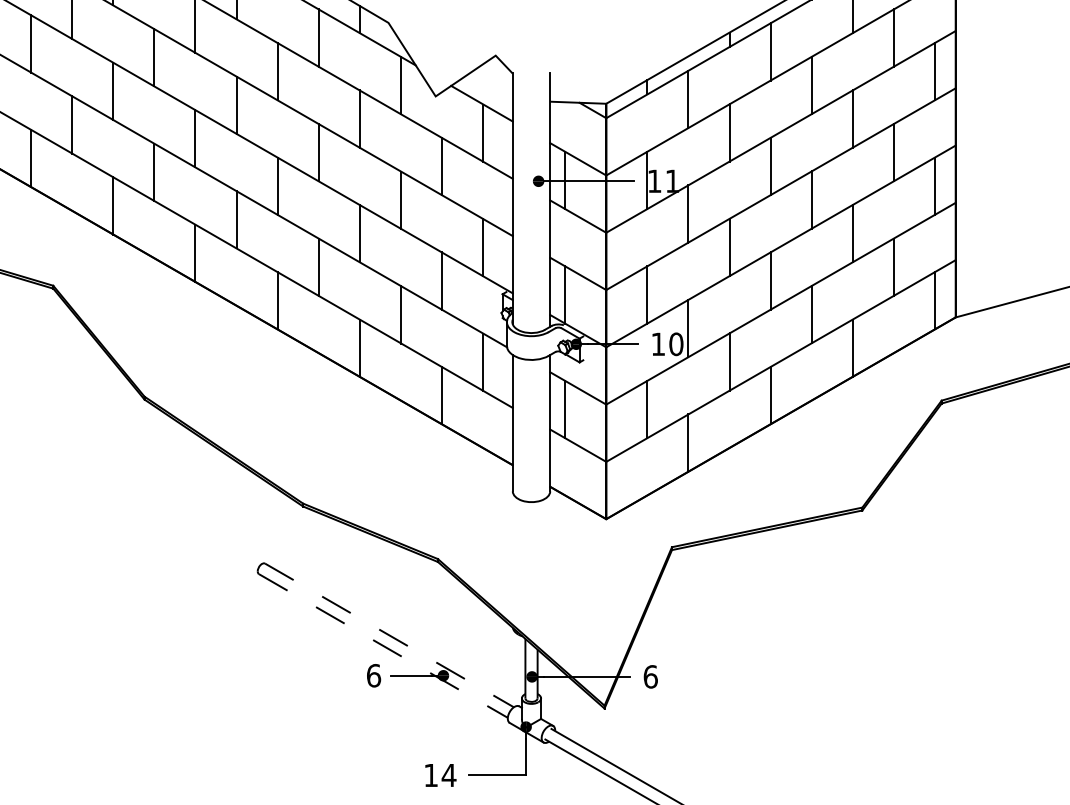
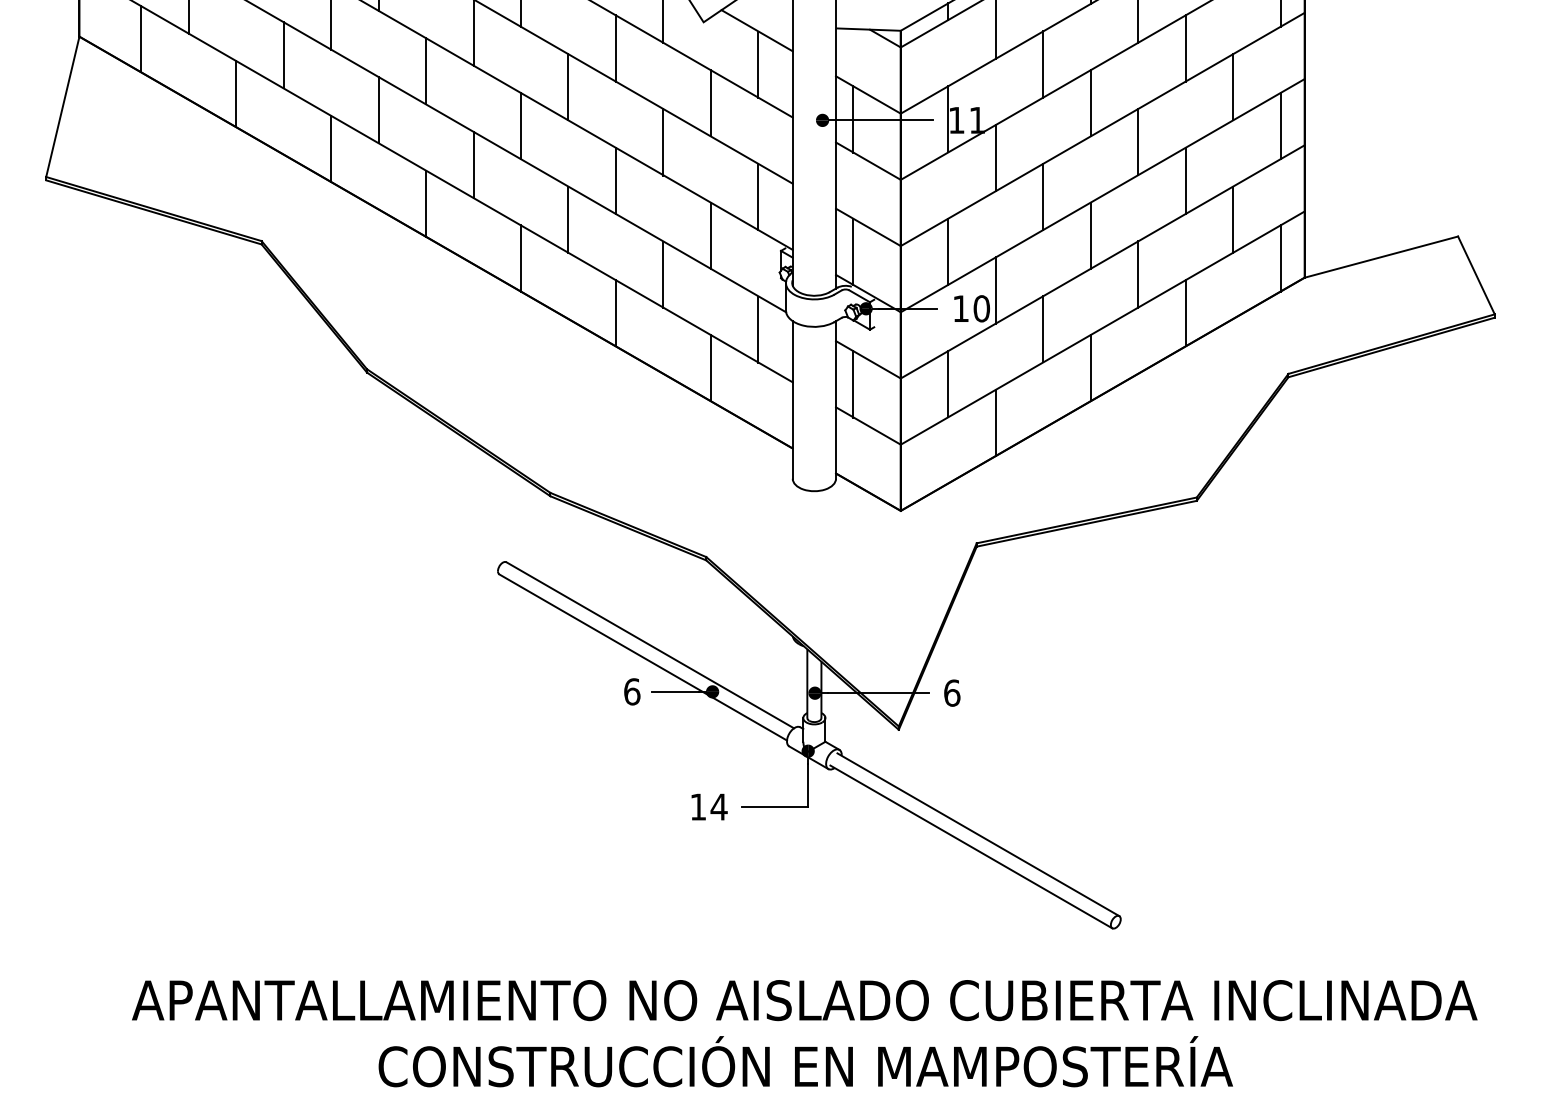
line: (389, 635) -> (650, 645), dashed -> solid
line: (383, 646) -> (643, 657), dashed -> solid

